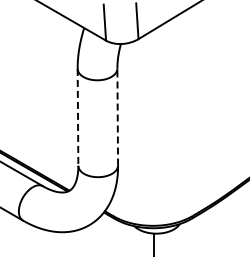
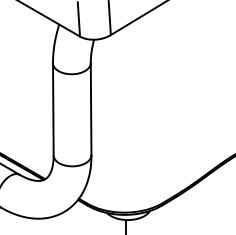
line: (117, 116) -> (90, 108), dashed -> solid
line: (78, 117) -> (53, 109), dashed -> solid

